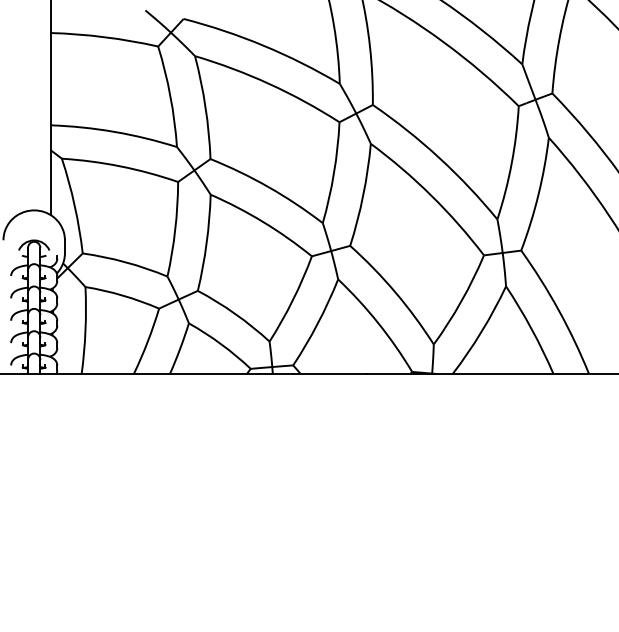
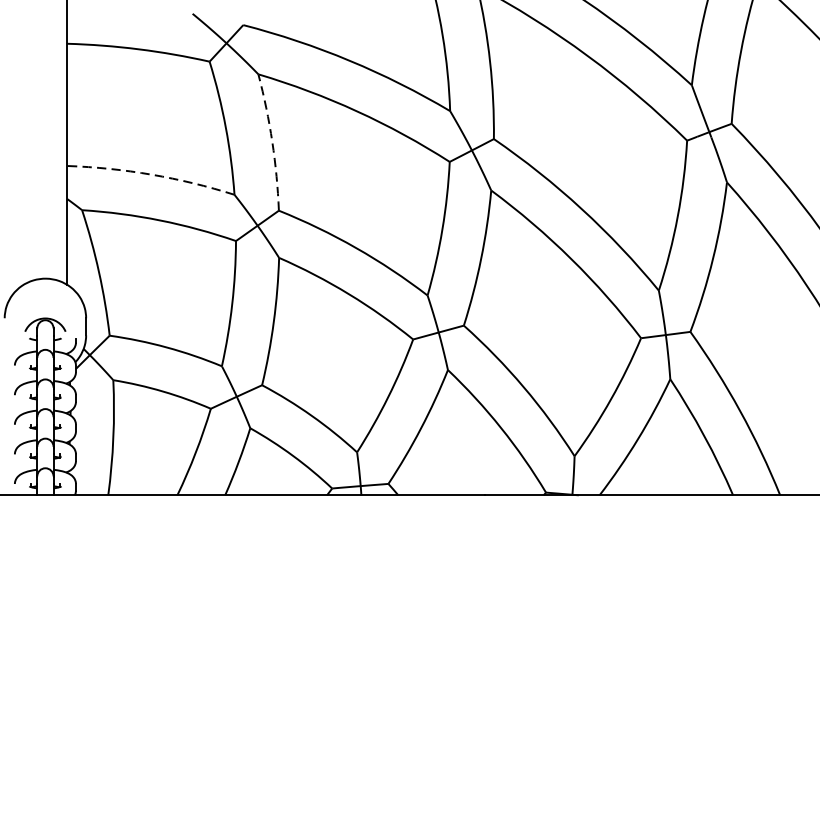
arc: (205, 107) -> (272, 142), solid -> dashed
arc: (114, 131) -> (151, 174), solid -> dashed

